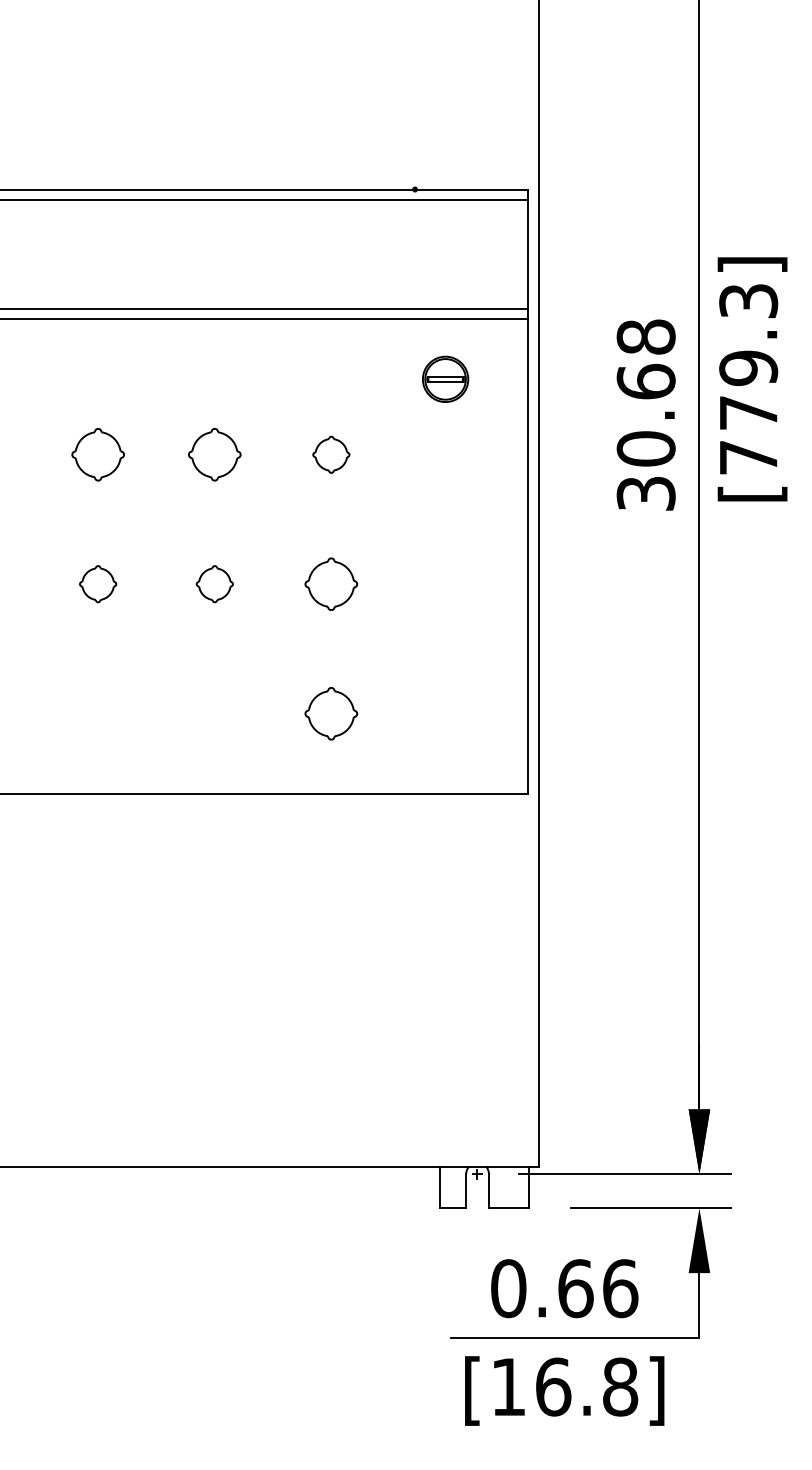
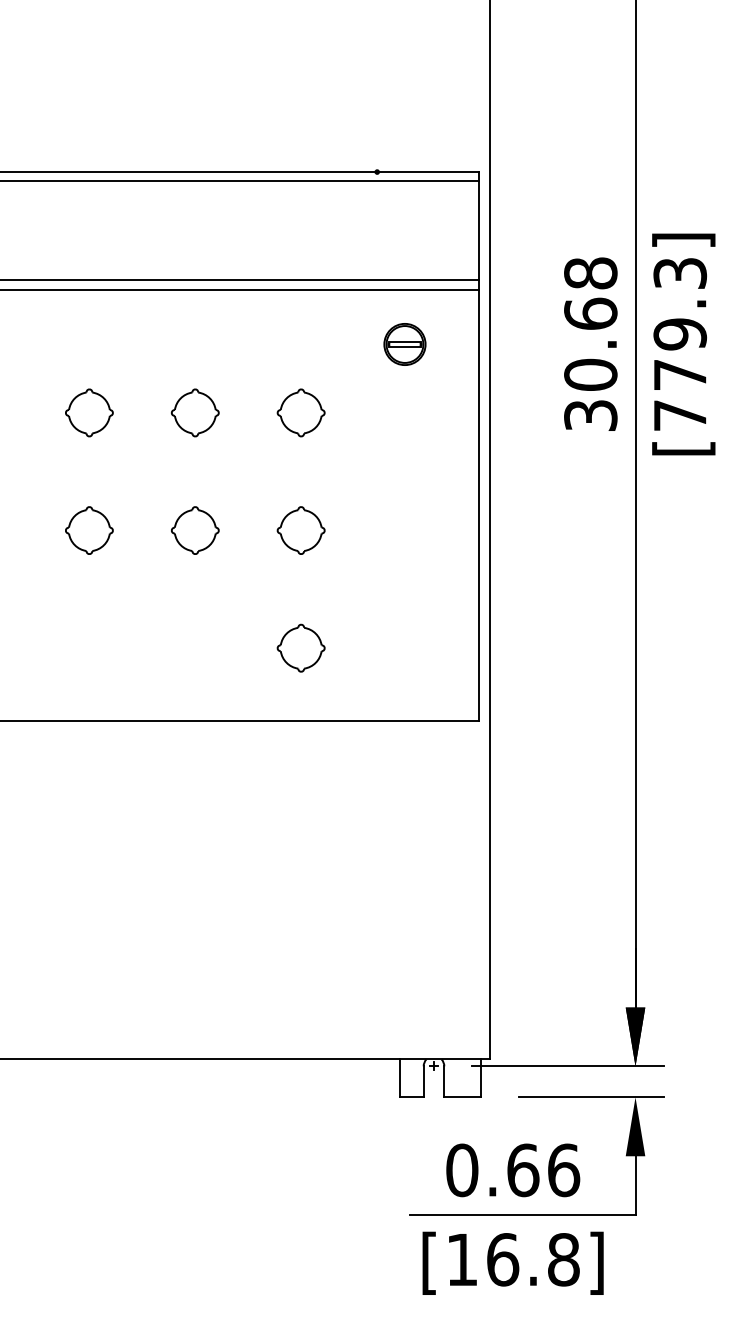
text: (645, 414) -> (590, 343), moved
part: (331, 454) -> (301, 412), size x1.43
part: (97, 583) -> (88, 529), size x1.43
part: (214, 583) -> (195, 529), size x1.43

